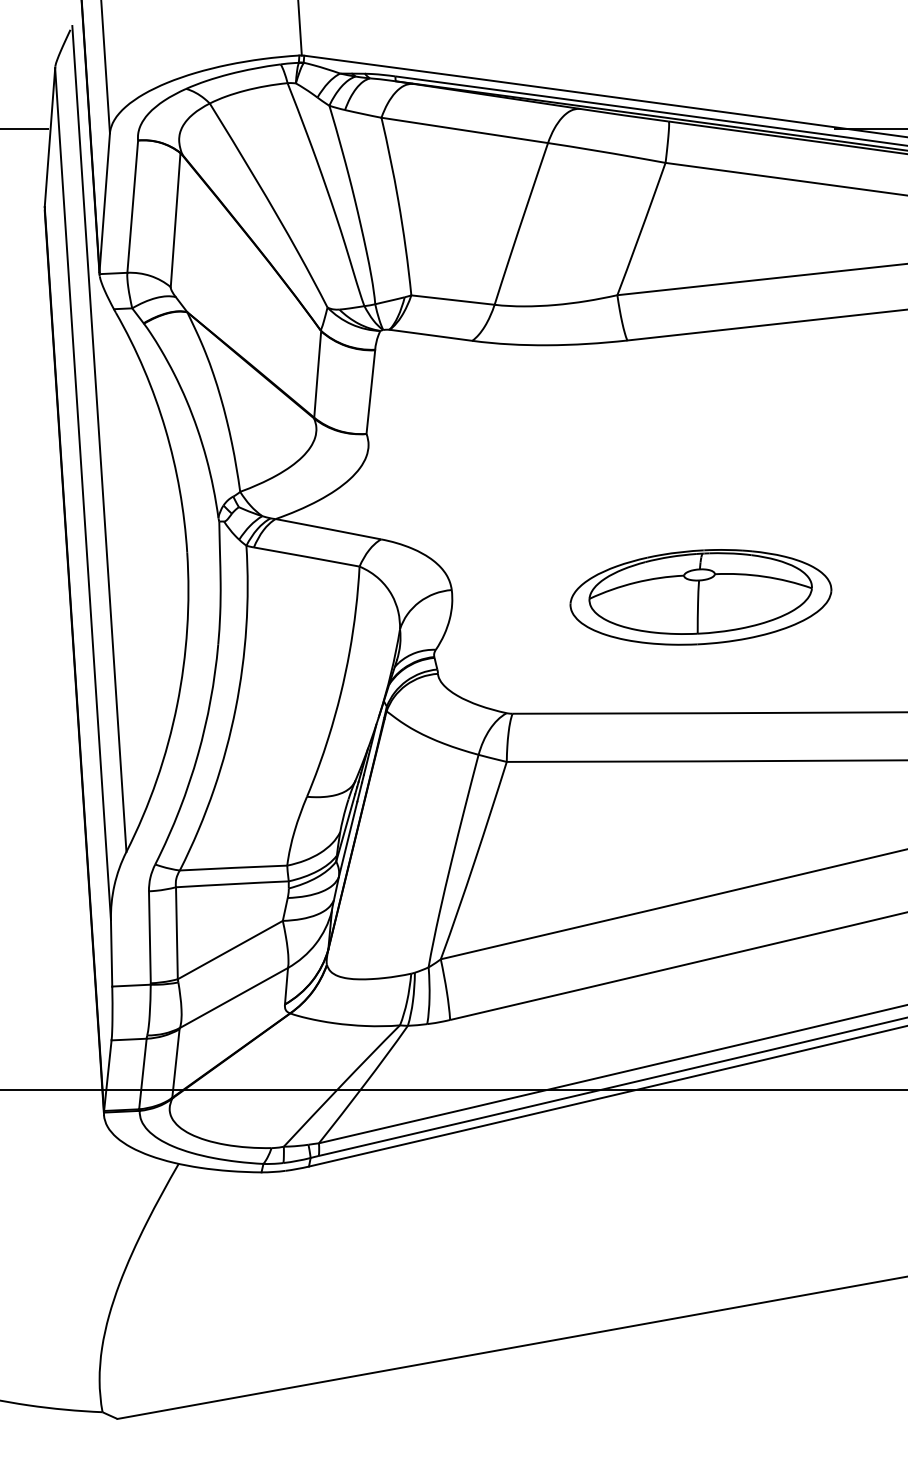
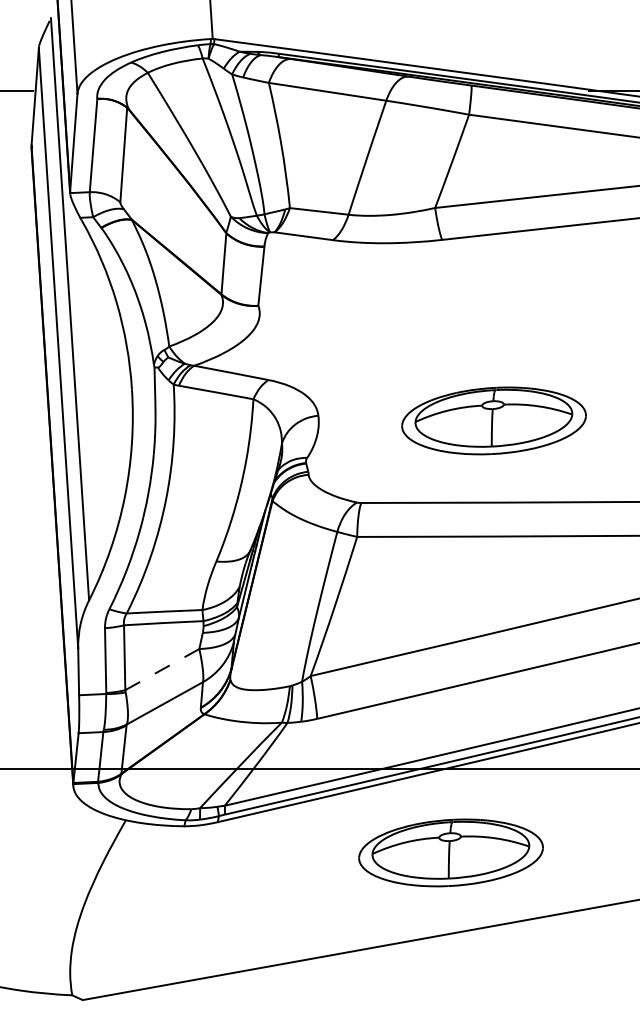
line: (229, 949) -> (161, 669), solid -> dashed
part: (639, 1209) -> (450, 852), added

